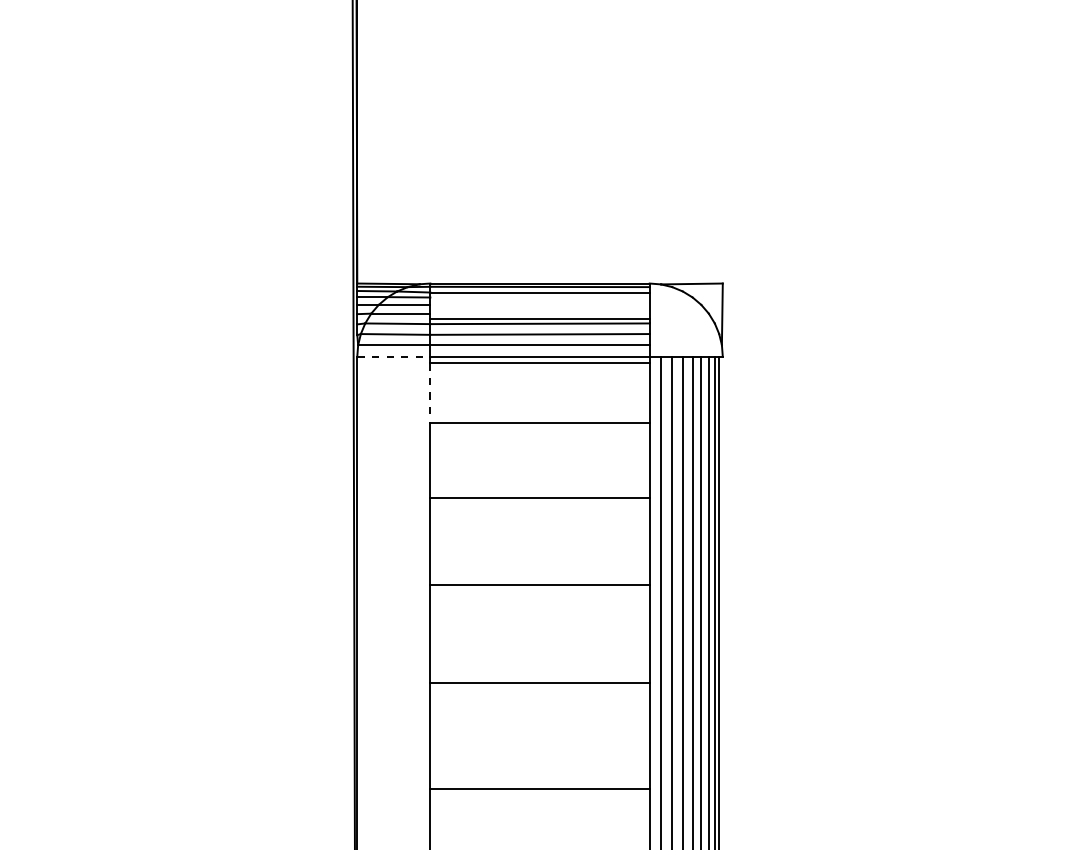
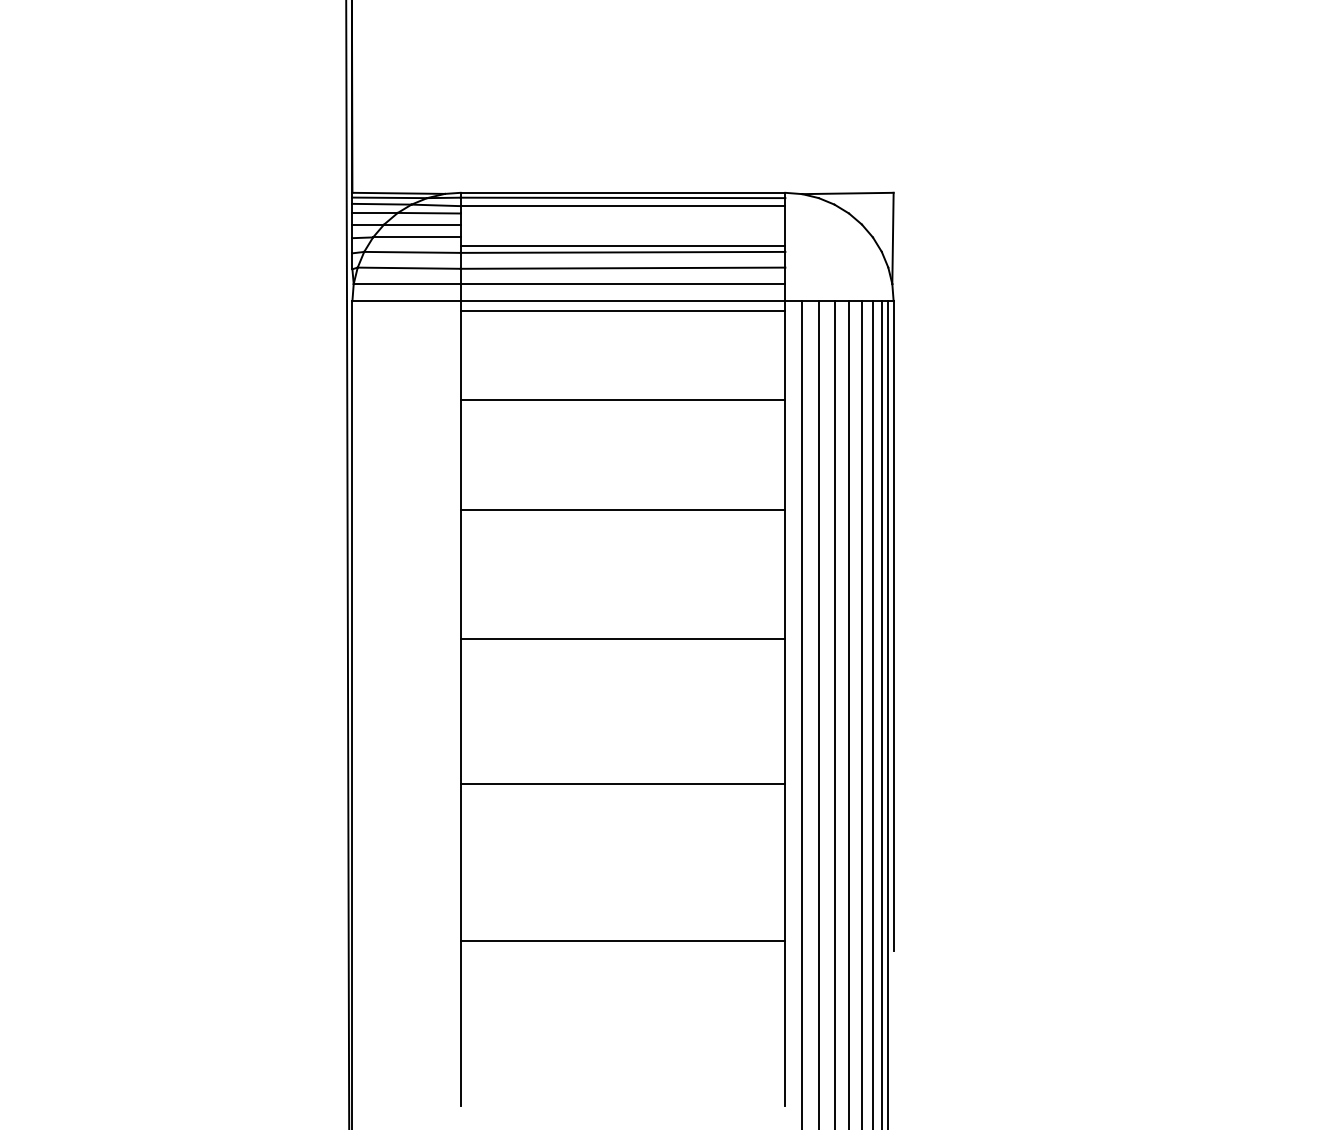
line: (393, 356) -> (406, 300), dashed -> solid
line: (430, 393) -> (460, 355), dashed -> solid
line: (722, 575) -> (893, 625), added

